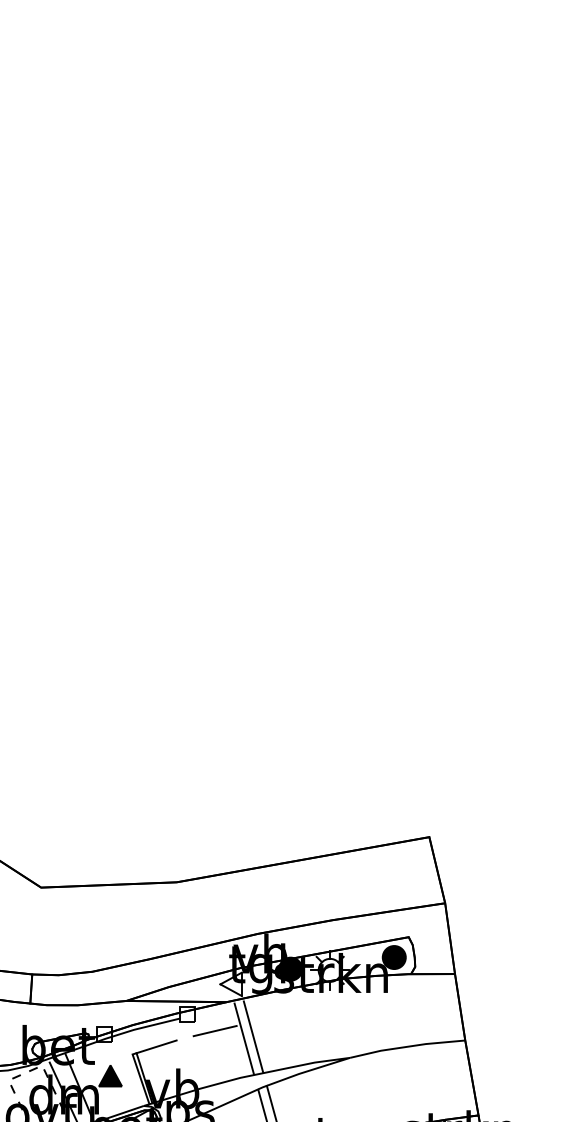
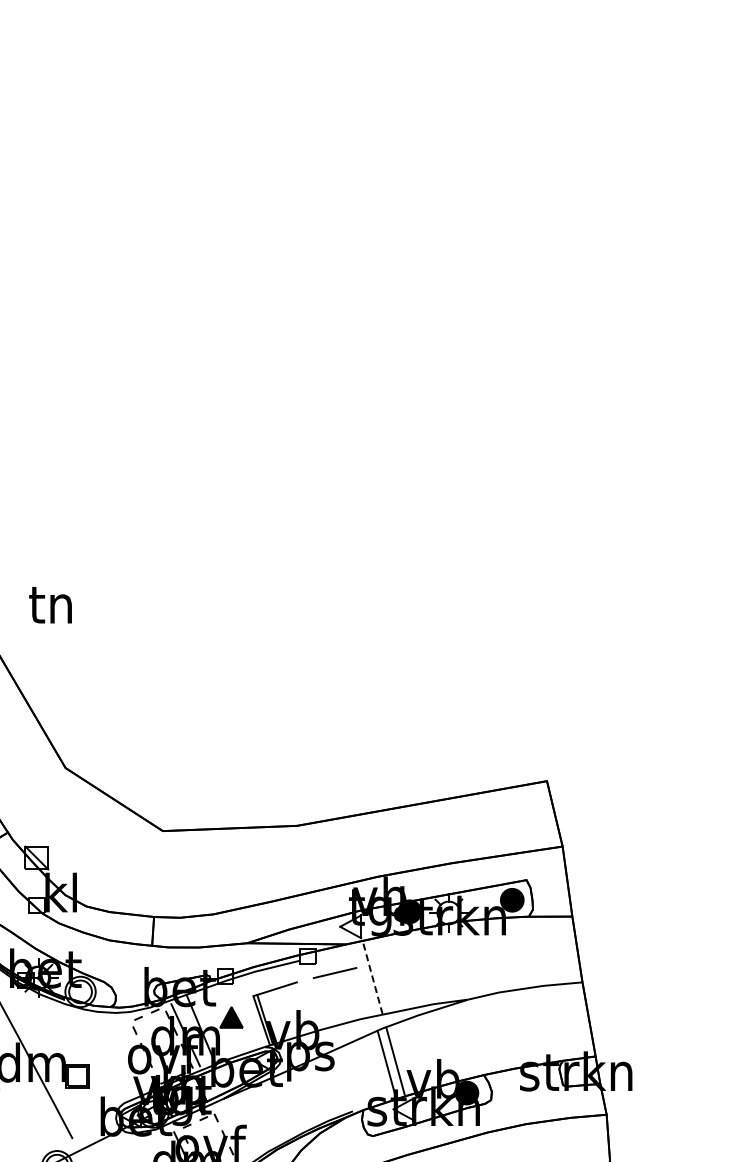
line: (254, 1037) -> (373, 979), solid -> dashed
line: (243, 1038) -> (363, 980), removed

